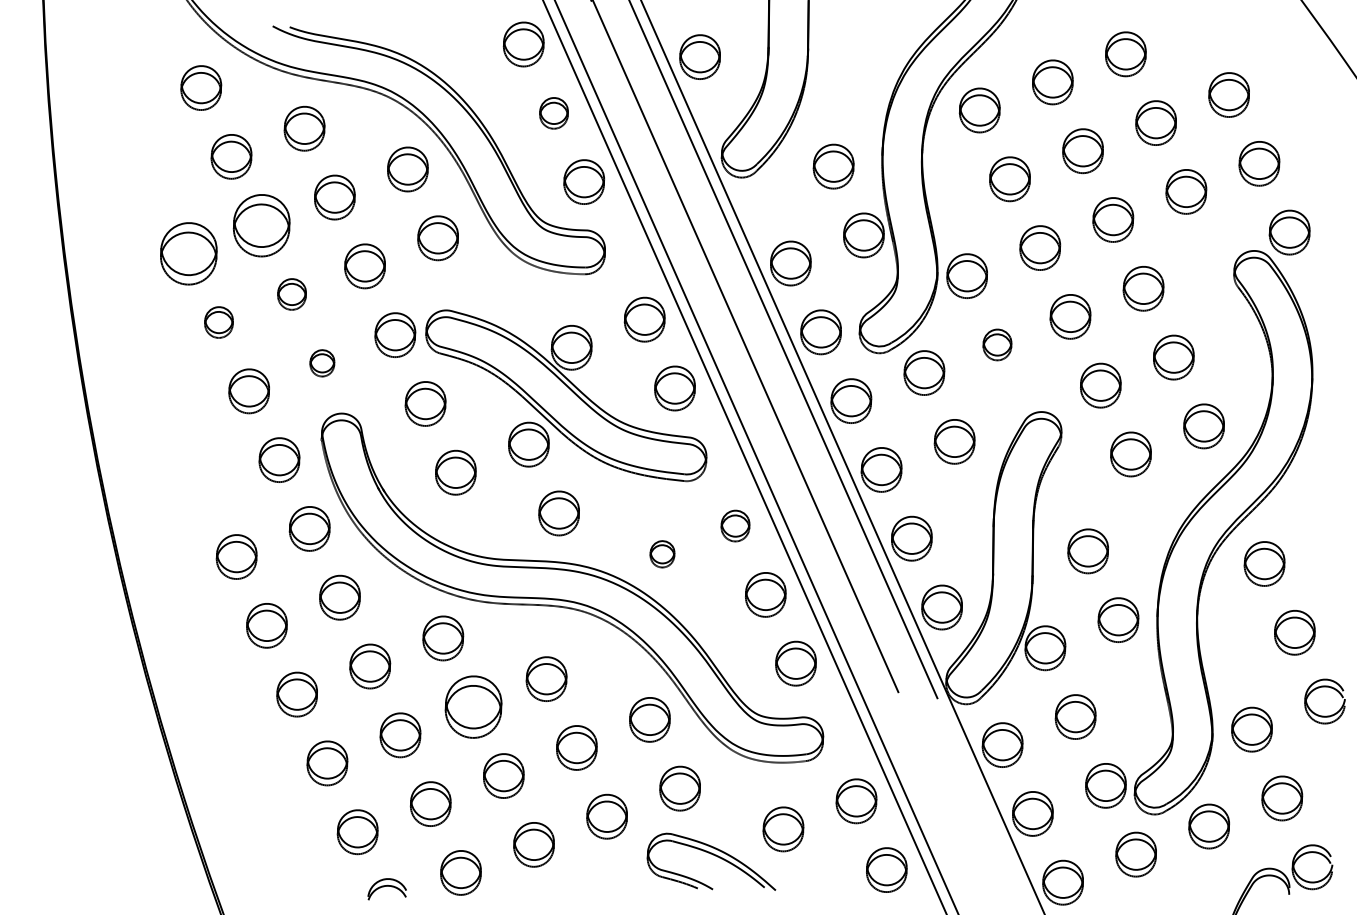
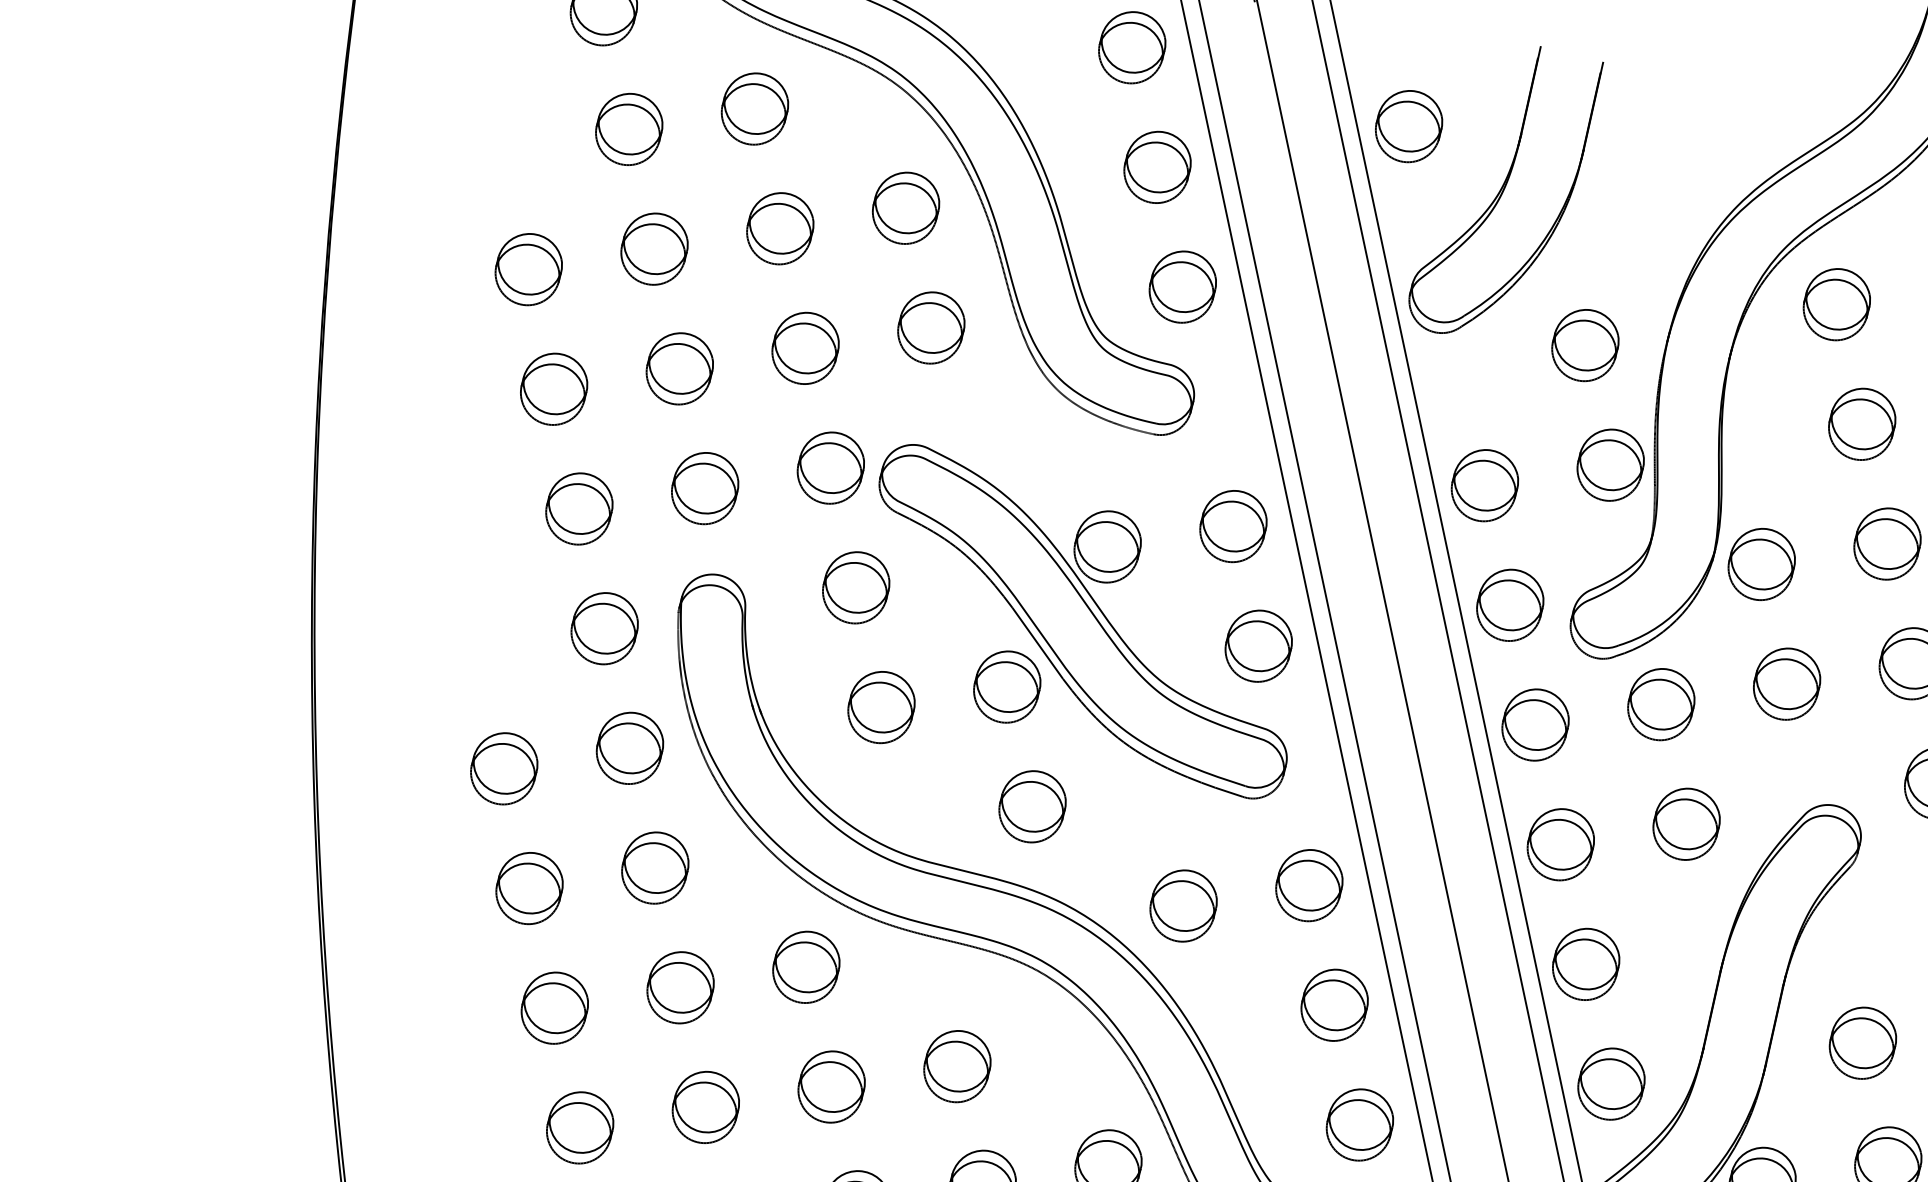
part: (553, 113) -> (1156, 167), size x1.43
part: (261, 225) -> (654, 248), size x0.71
part: (188, 253) -> (528, 269), size x0.71
part: (291, 294) -> (678, 368), size x1.43
part: (218, 322) -> (553, 389), size x1.43
part: (997, 344) -> (1787, 683), size x1.43
part: (322, 363) -> (705, 489), size x1.67
part: (735, 525) -> (1309, 884), size x1.43
part: (662, 554) -> (1183, 906), size x1.67
part: (473, 707) -> (831, 1087), size x0.71

